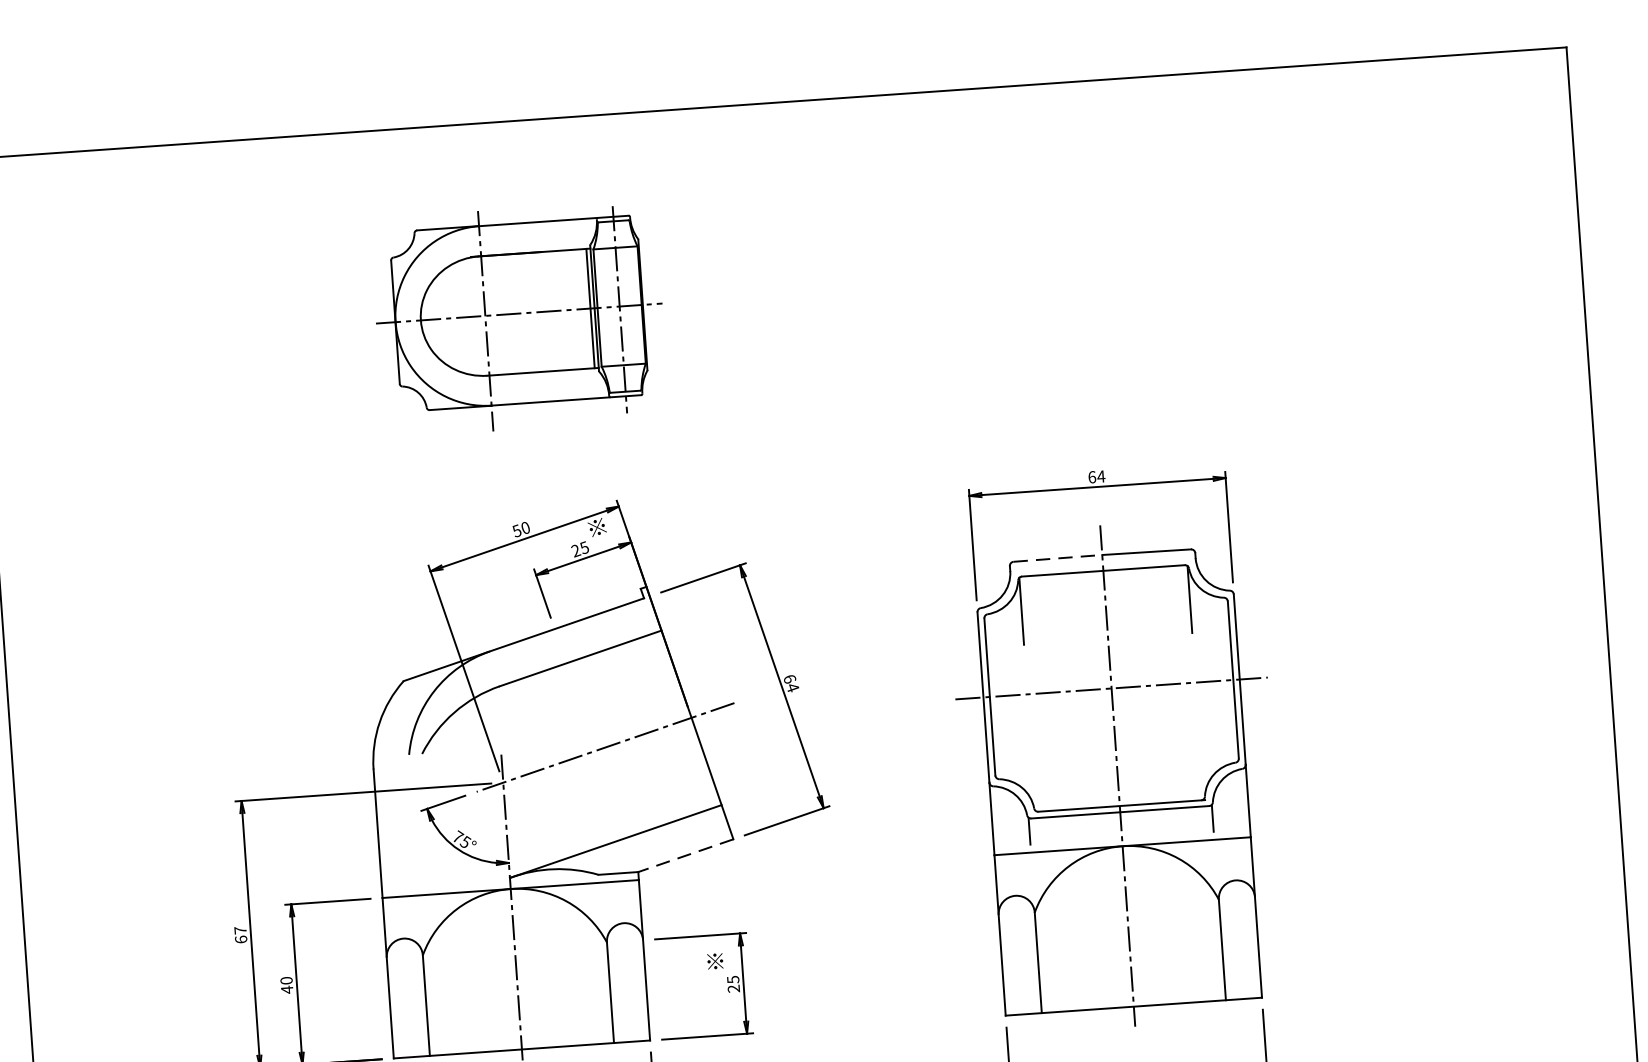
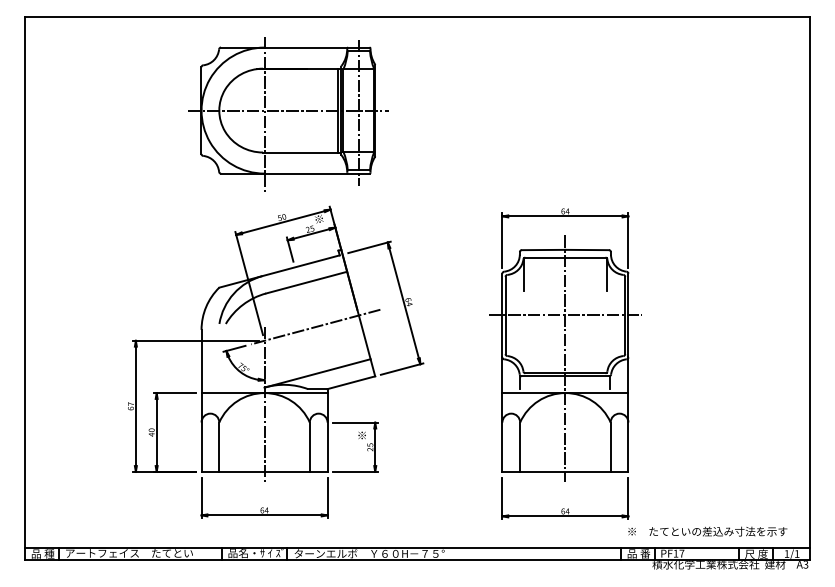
part: (519, 319) -> (288, 114), size x1.43
line: (1057, 559) -> (543, 250), dashed -> solid
line: (686, 855) -> (351, 382), dashed -> solid

